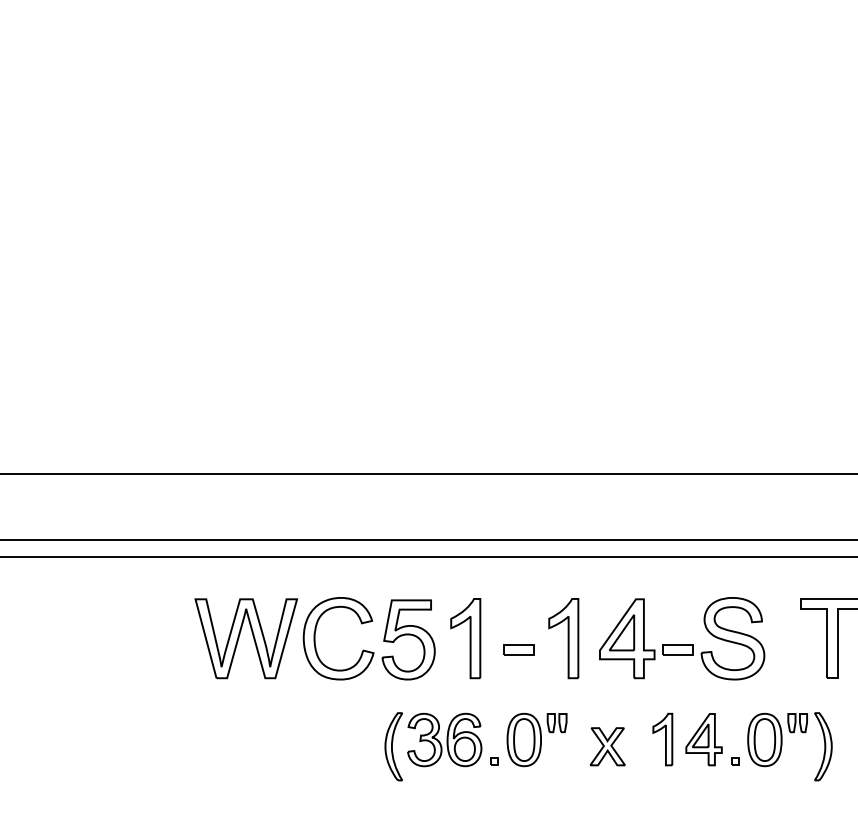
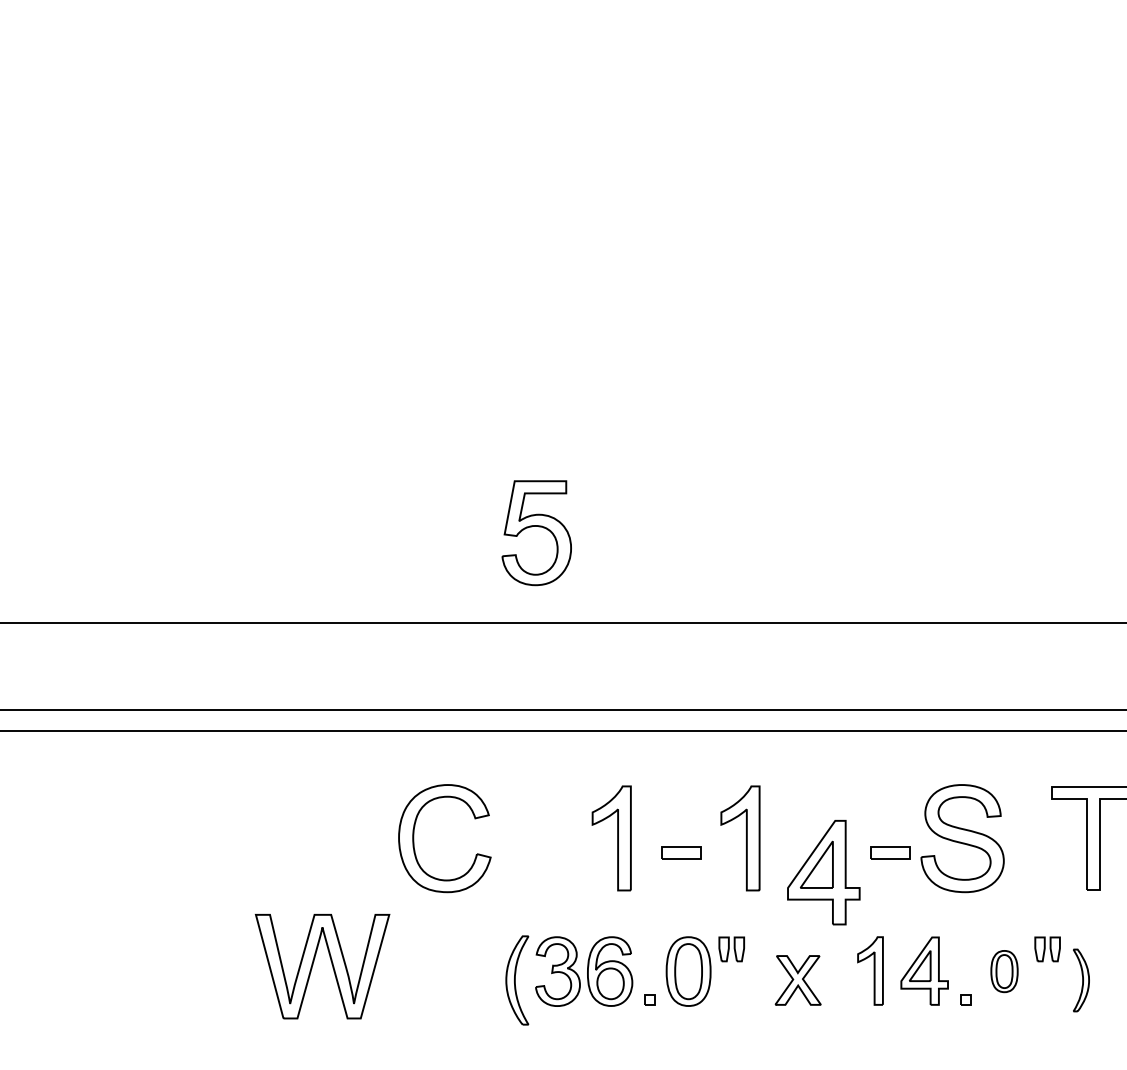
part: (410, 635) -> (539, 527), moved
part: (239, 637) -> (313, 965), moved
part: (627, 638) -> (823, 872), moved
part: (764, 739) -> (1004, 971), size x0.6
part: (823, 746) -> (1081, 980), size x0.7

